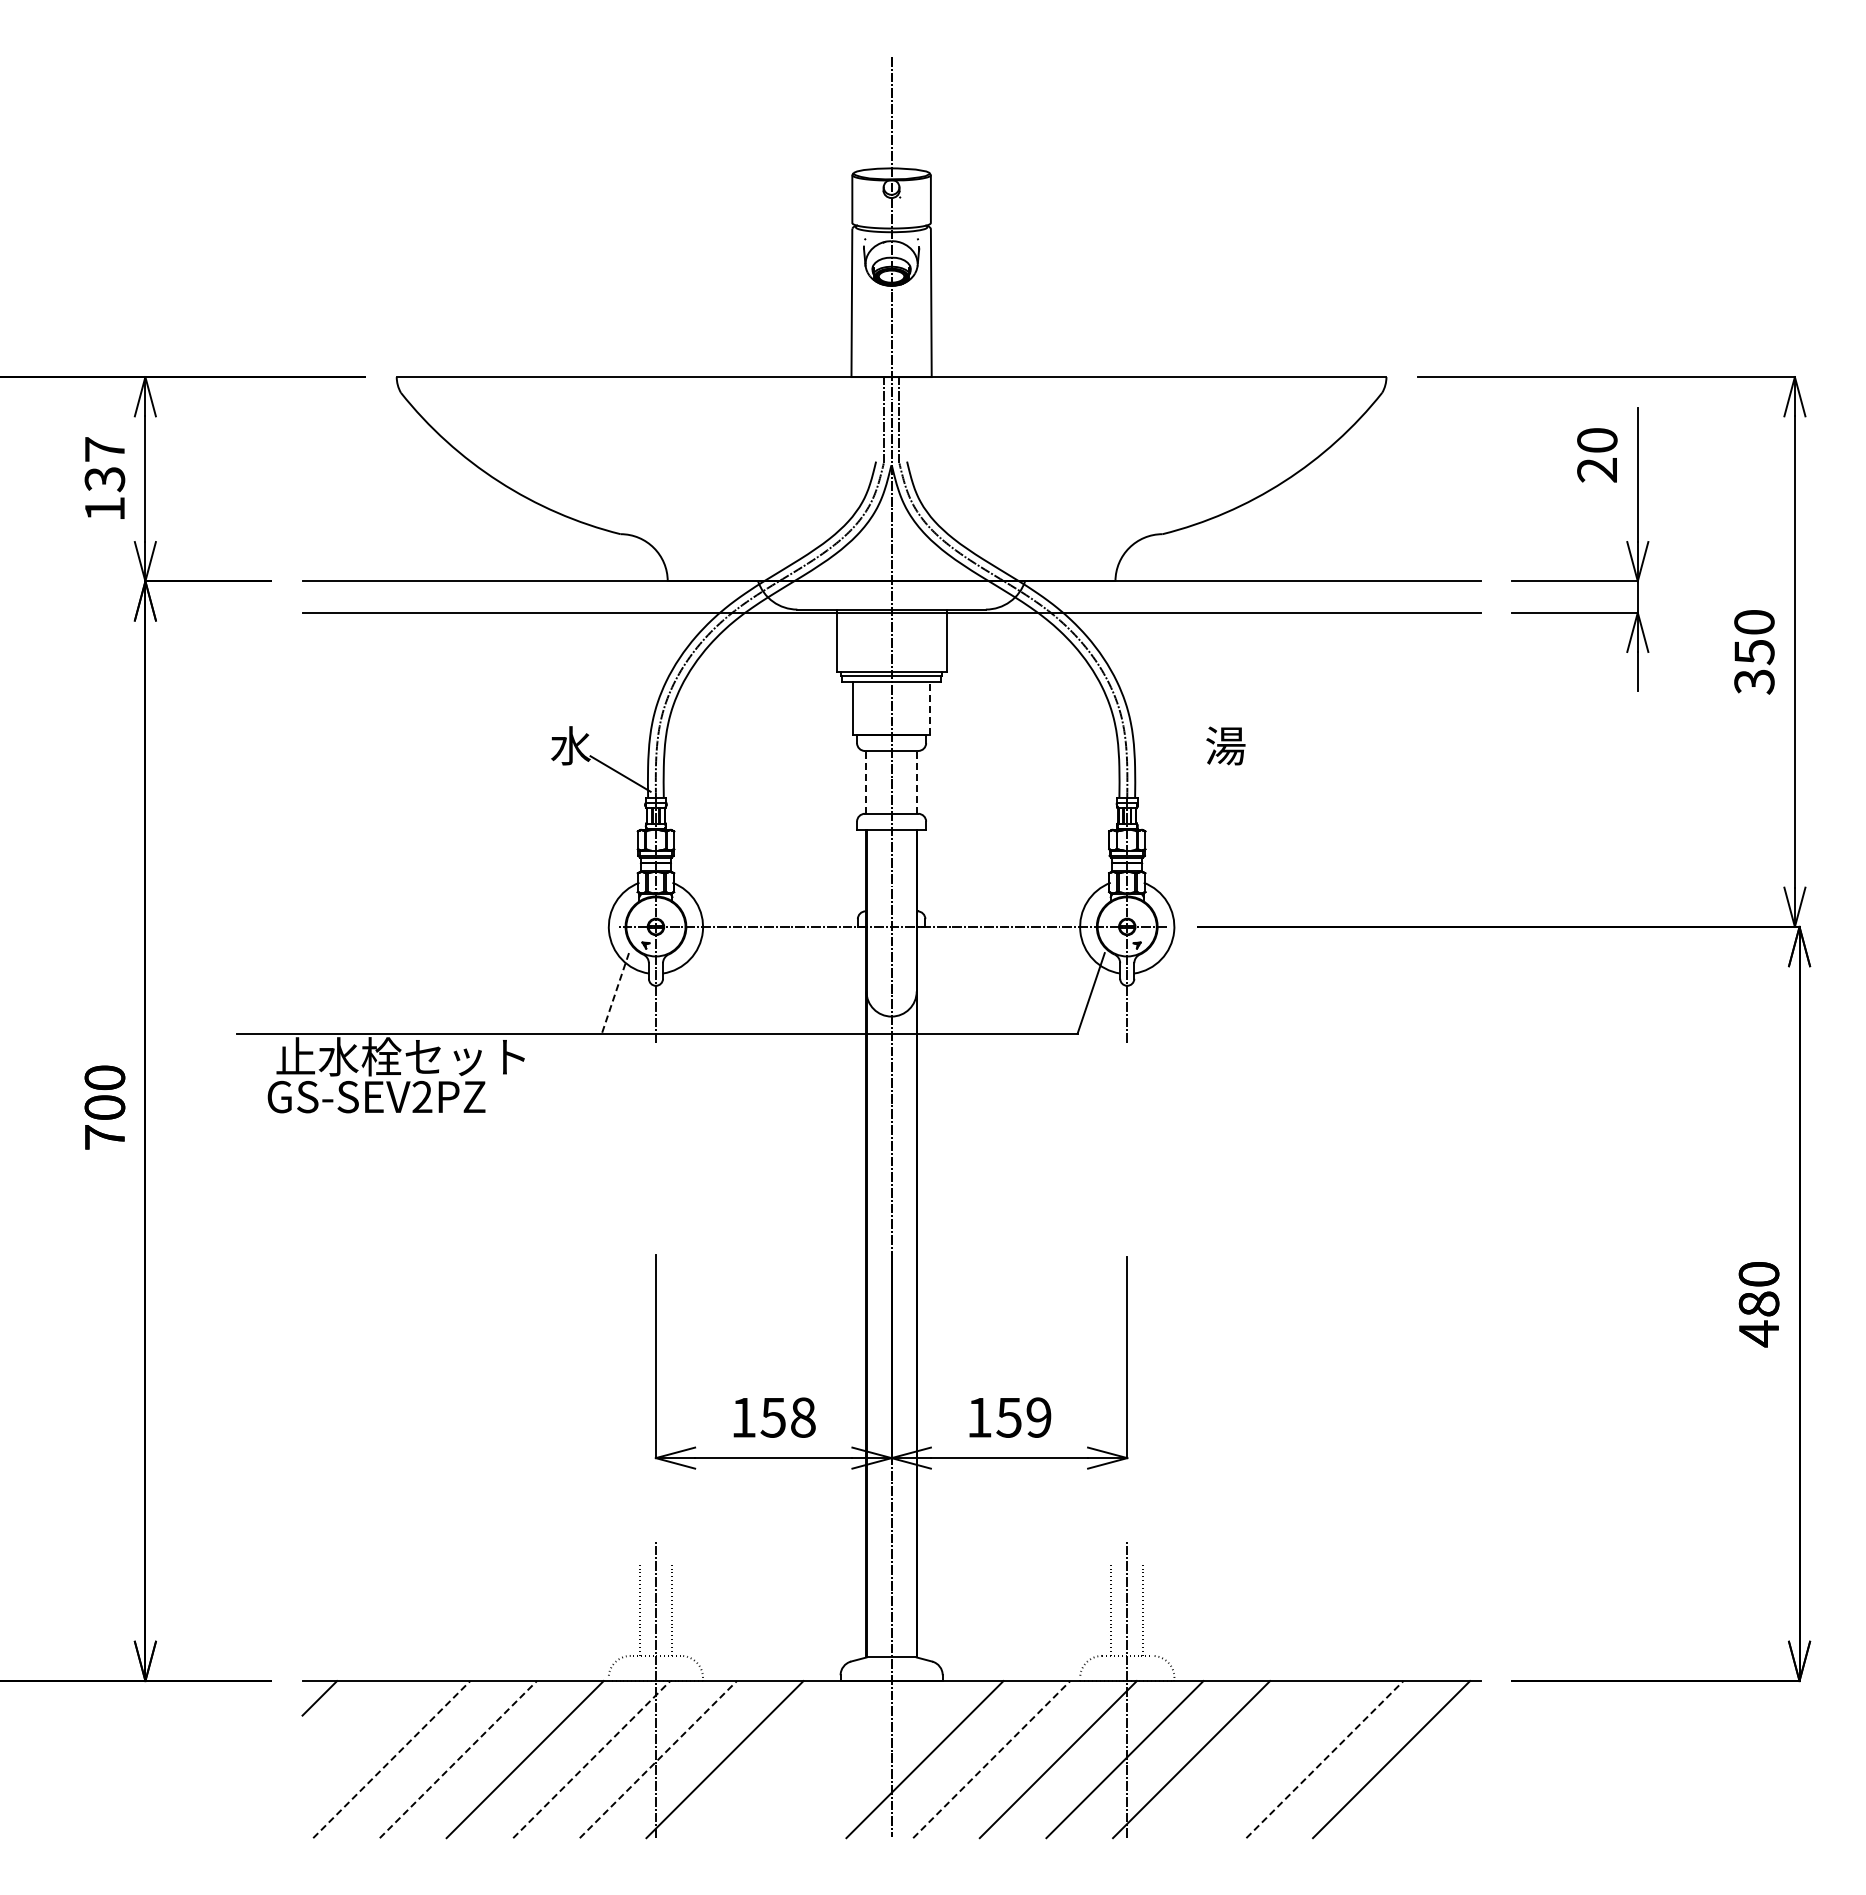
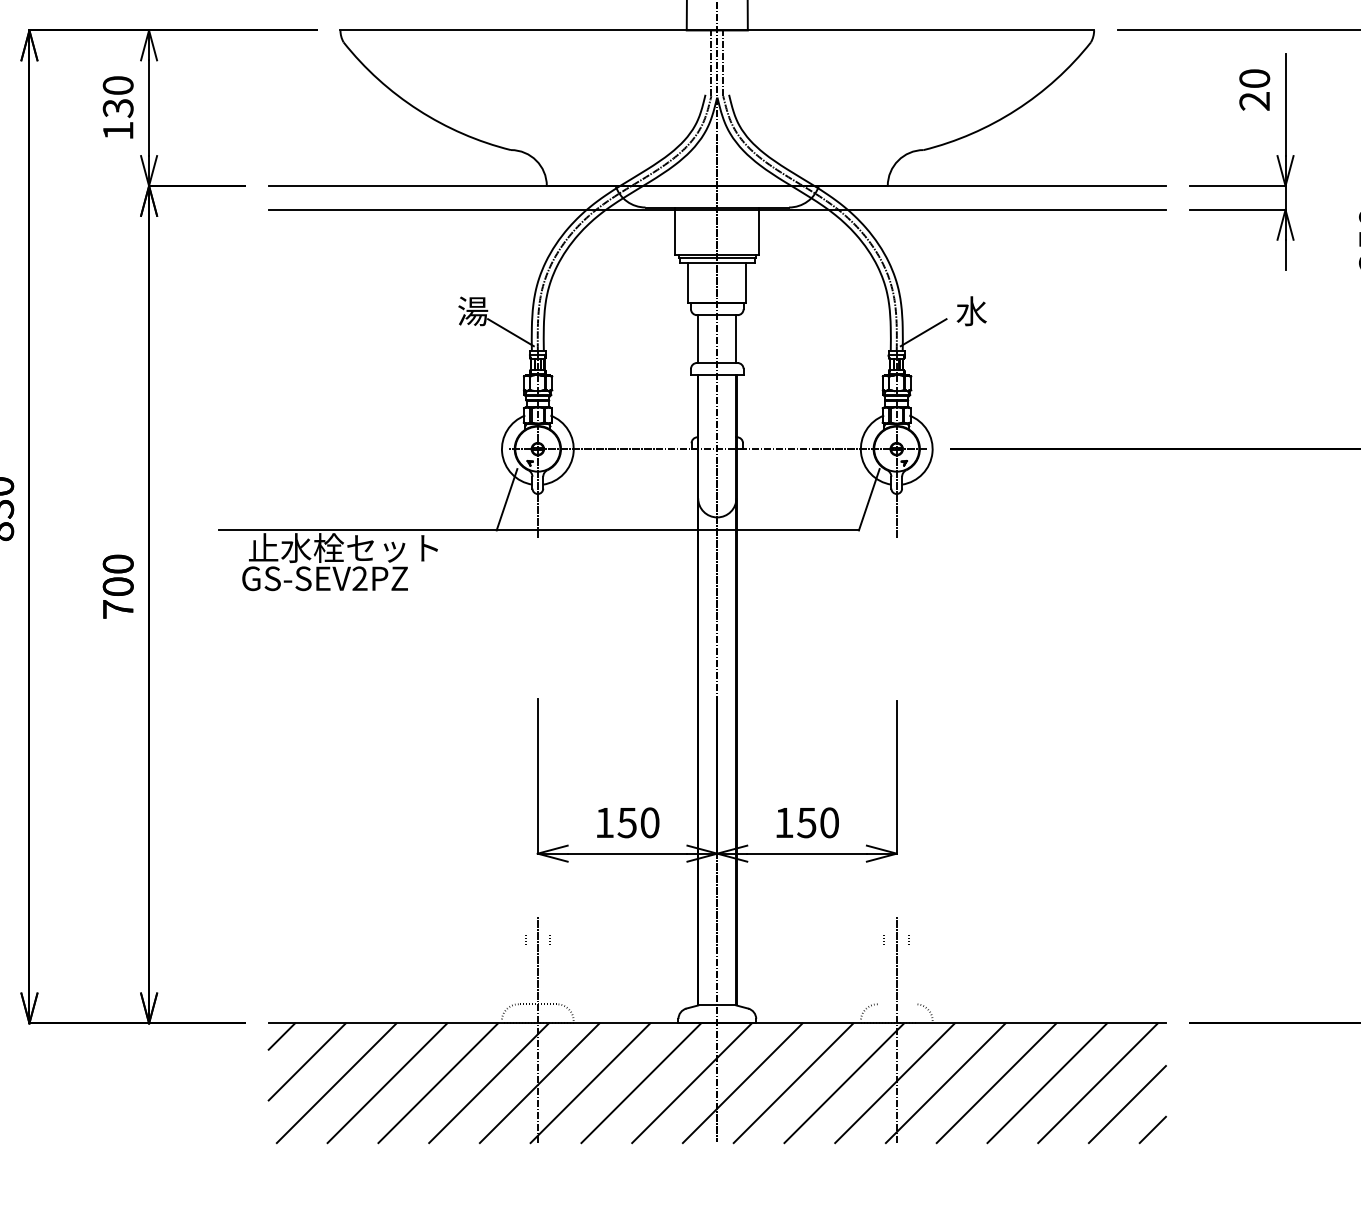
text: (104, 449) -> (117, 85), 137 -> 130
line: (929, 708) -> (746, 282), dashed -> solid
text: (570, 745) -> (472, 311), 水 -> 湯
text: (1225, 745) -> (971, 311), 湯 -> 水
line: (1162, 773) -> (923, 332), added
line: (866, 781) -> (698, 338), dashed -> solid
line: (916, 781) -> (736, 338), dashed -> solid
line: (615, 993) -> (507, 499), dashed -> solid
text: (803, 1417) -> (650, 822), 158 -> 150
text: (1038, 1417) -> (829, 822), 159 -> 150
line: (352, 1731) -> (306, 1061), added
line: (392, 1759) -> (337, 1083), dashed -> solid
line: (458, 1759) -> (387, 1083), dashed -> solid
line: (592, 1759) -> (489, 1083), dashed -> solid
line: (658, 1759) -> (539, 1083), dashed -> solid
line: (791, 1759) -> (641, 1083), added
line: (857, 1759) -> (691, 1083), added
line: (992, 1759) -> (794, 1083), dashed -> solid
line: (1257, 1759) -> (995, 1083), added
line: (1325, 1759) -> (1047, 1083), dashed -> solid
line: (1429, 1787) -> (1126, 1104), added
line: (1463, 1820) -> (1152, 1129), added

